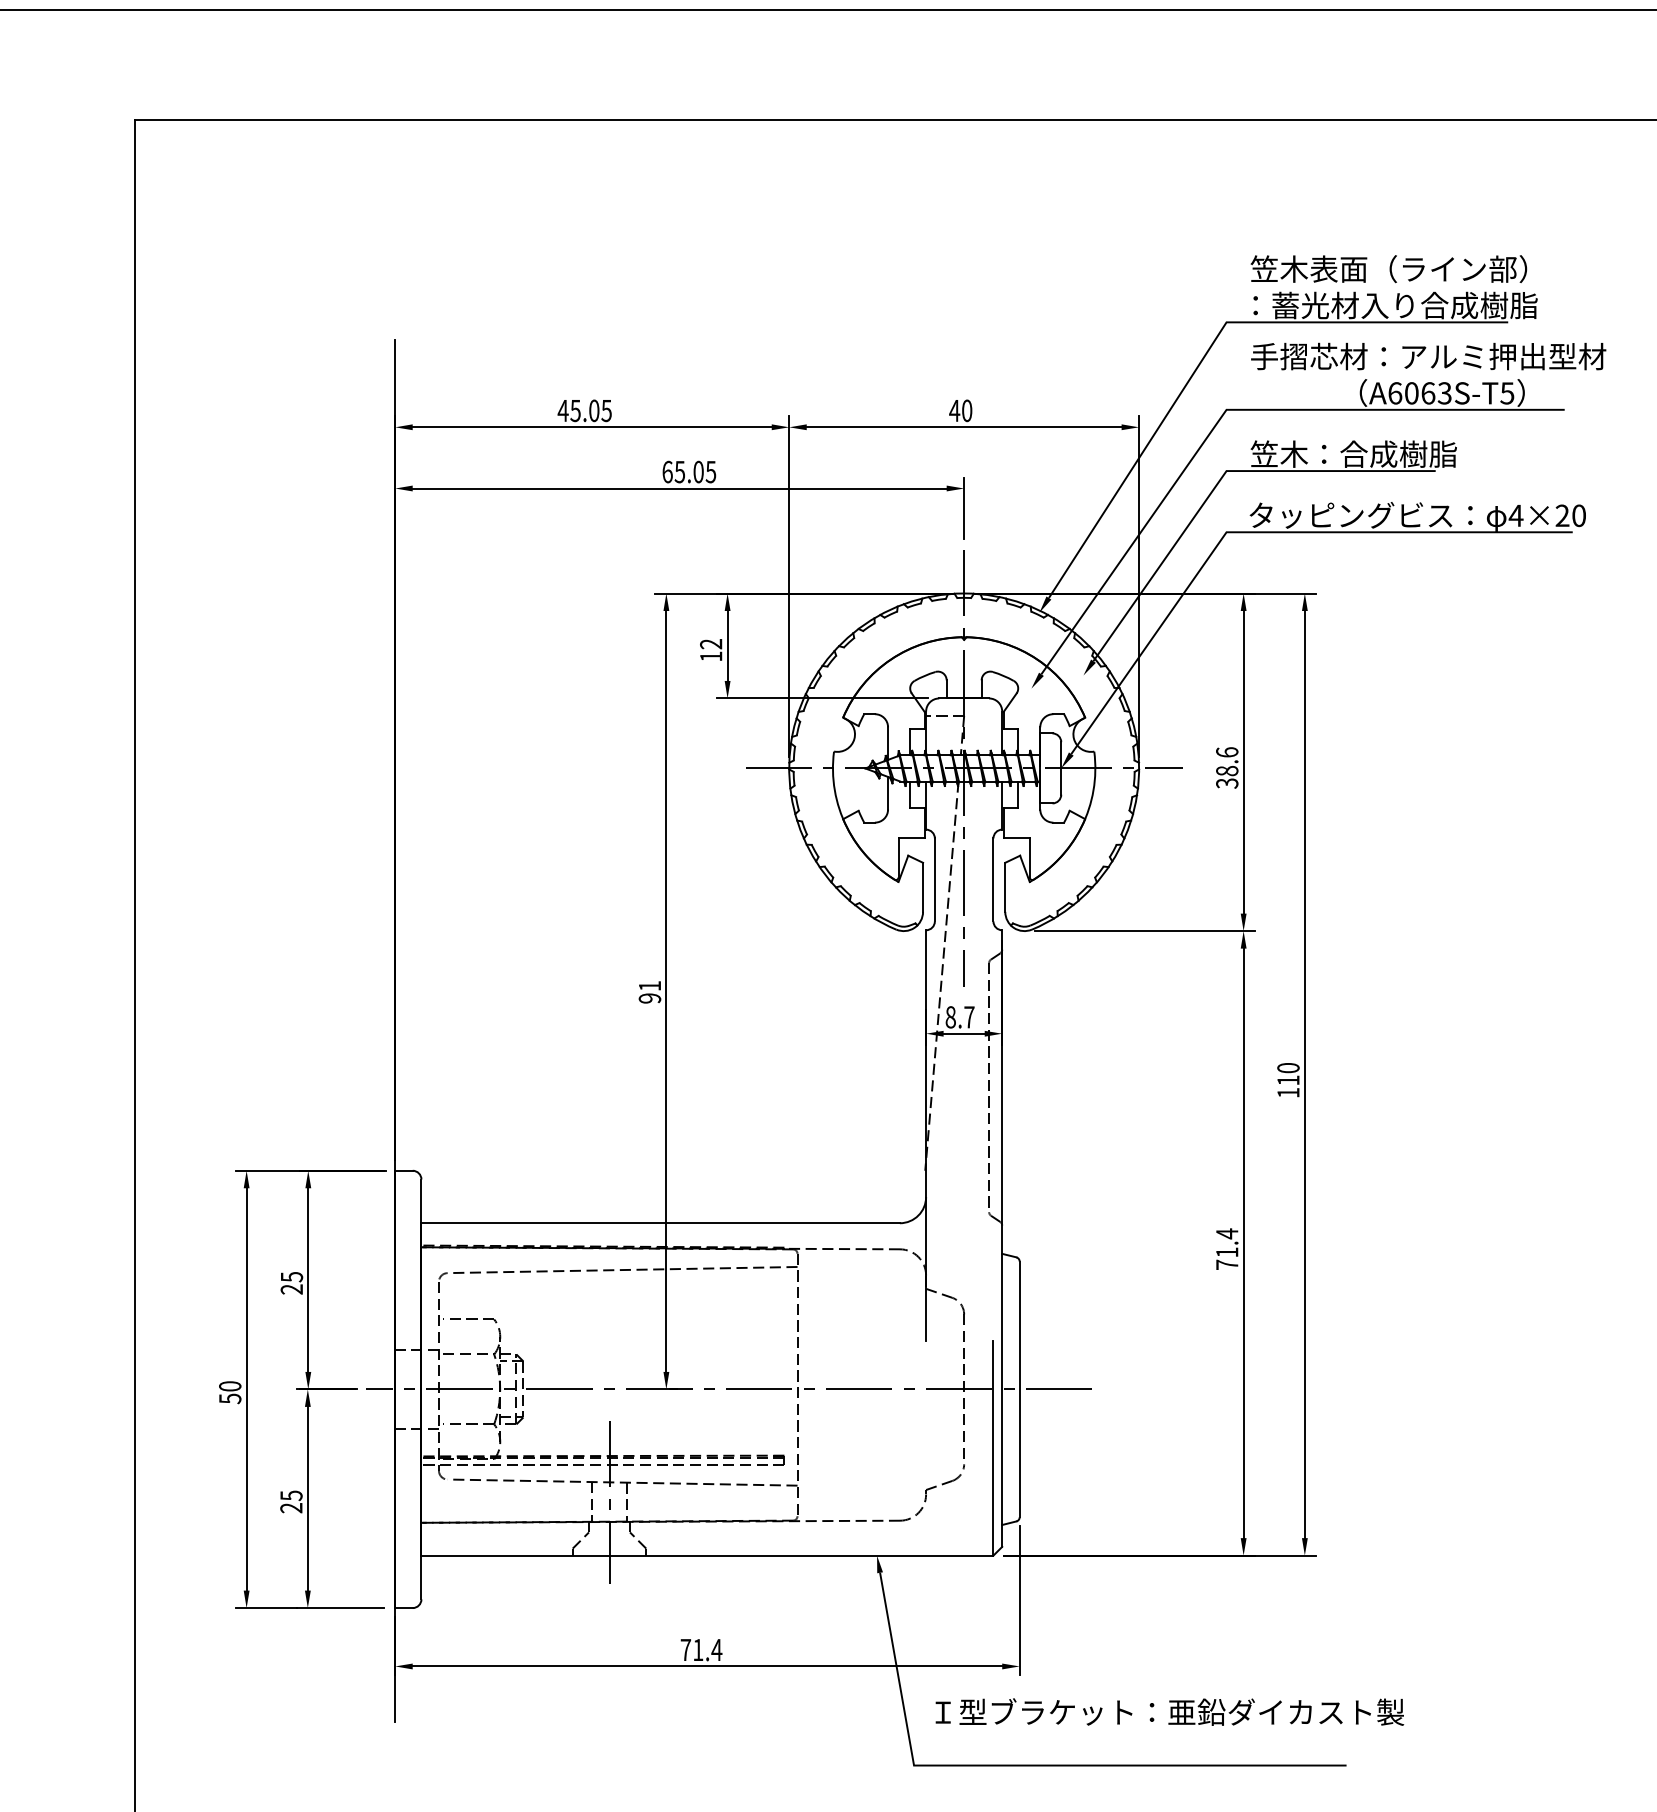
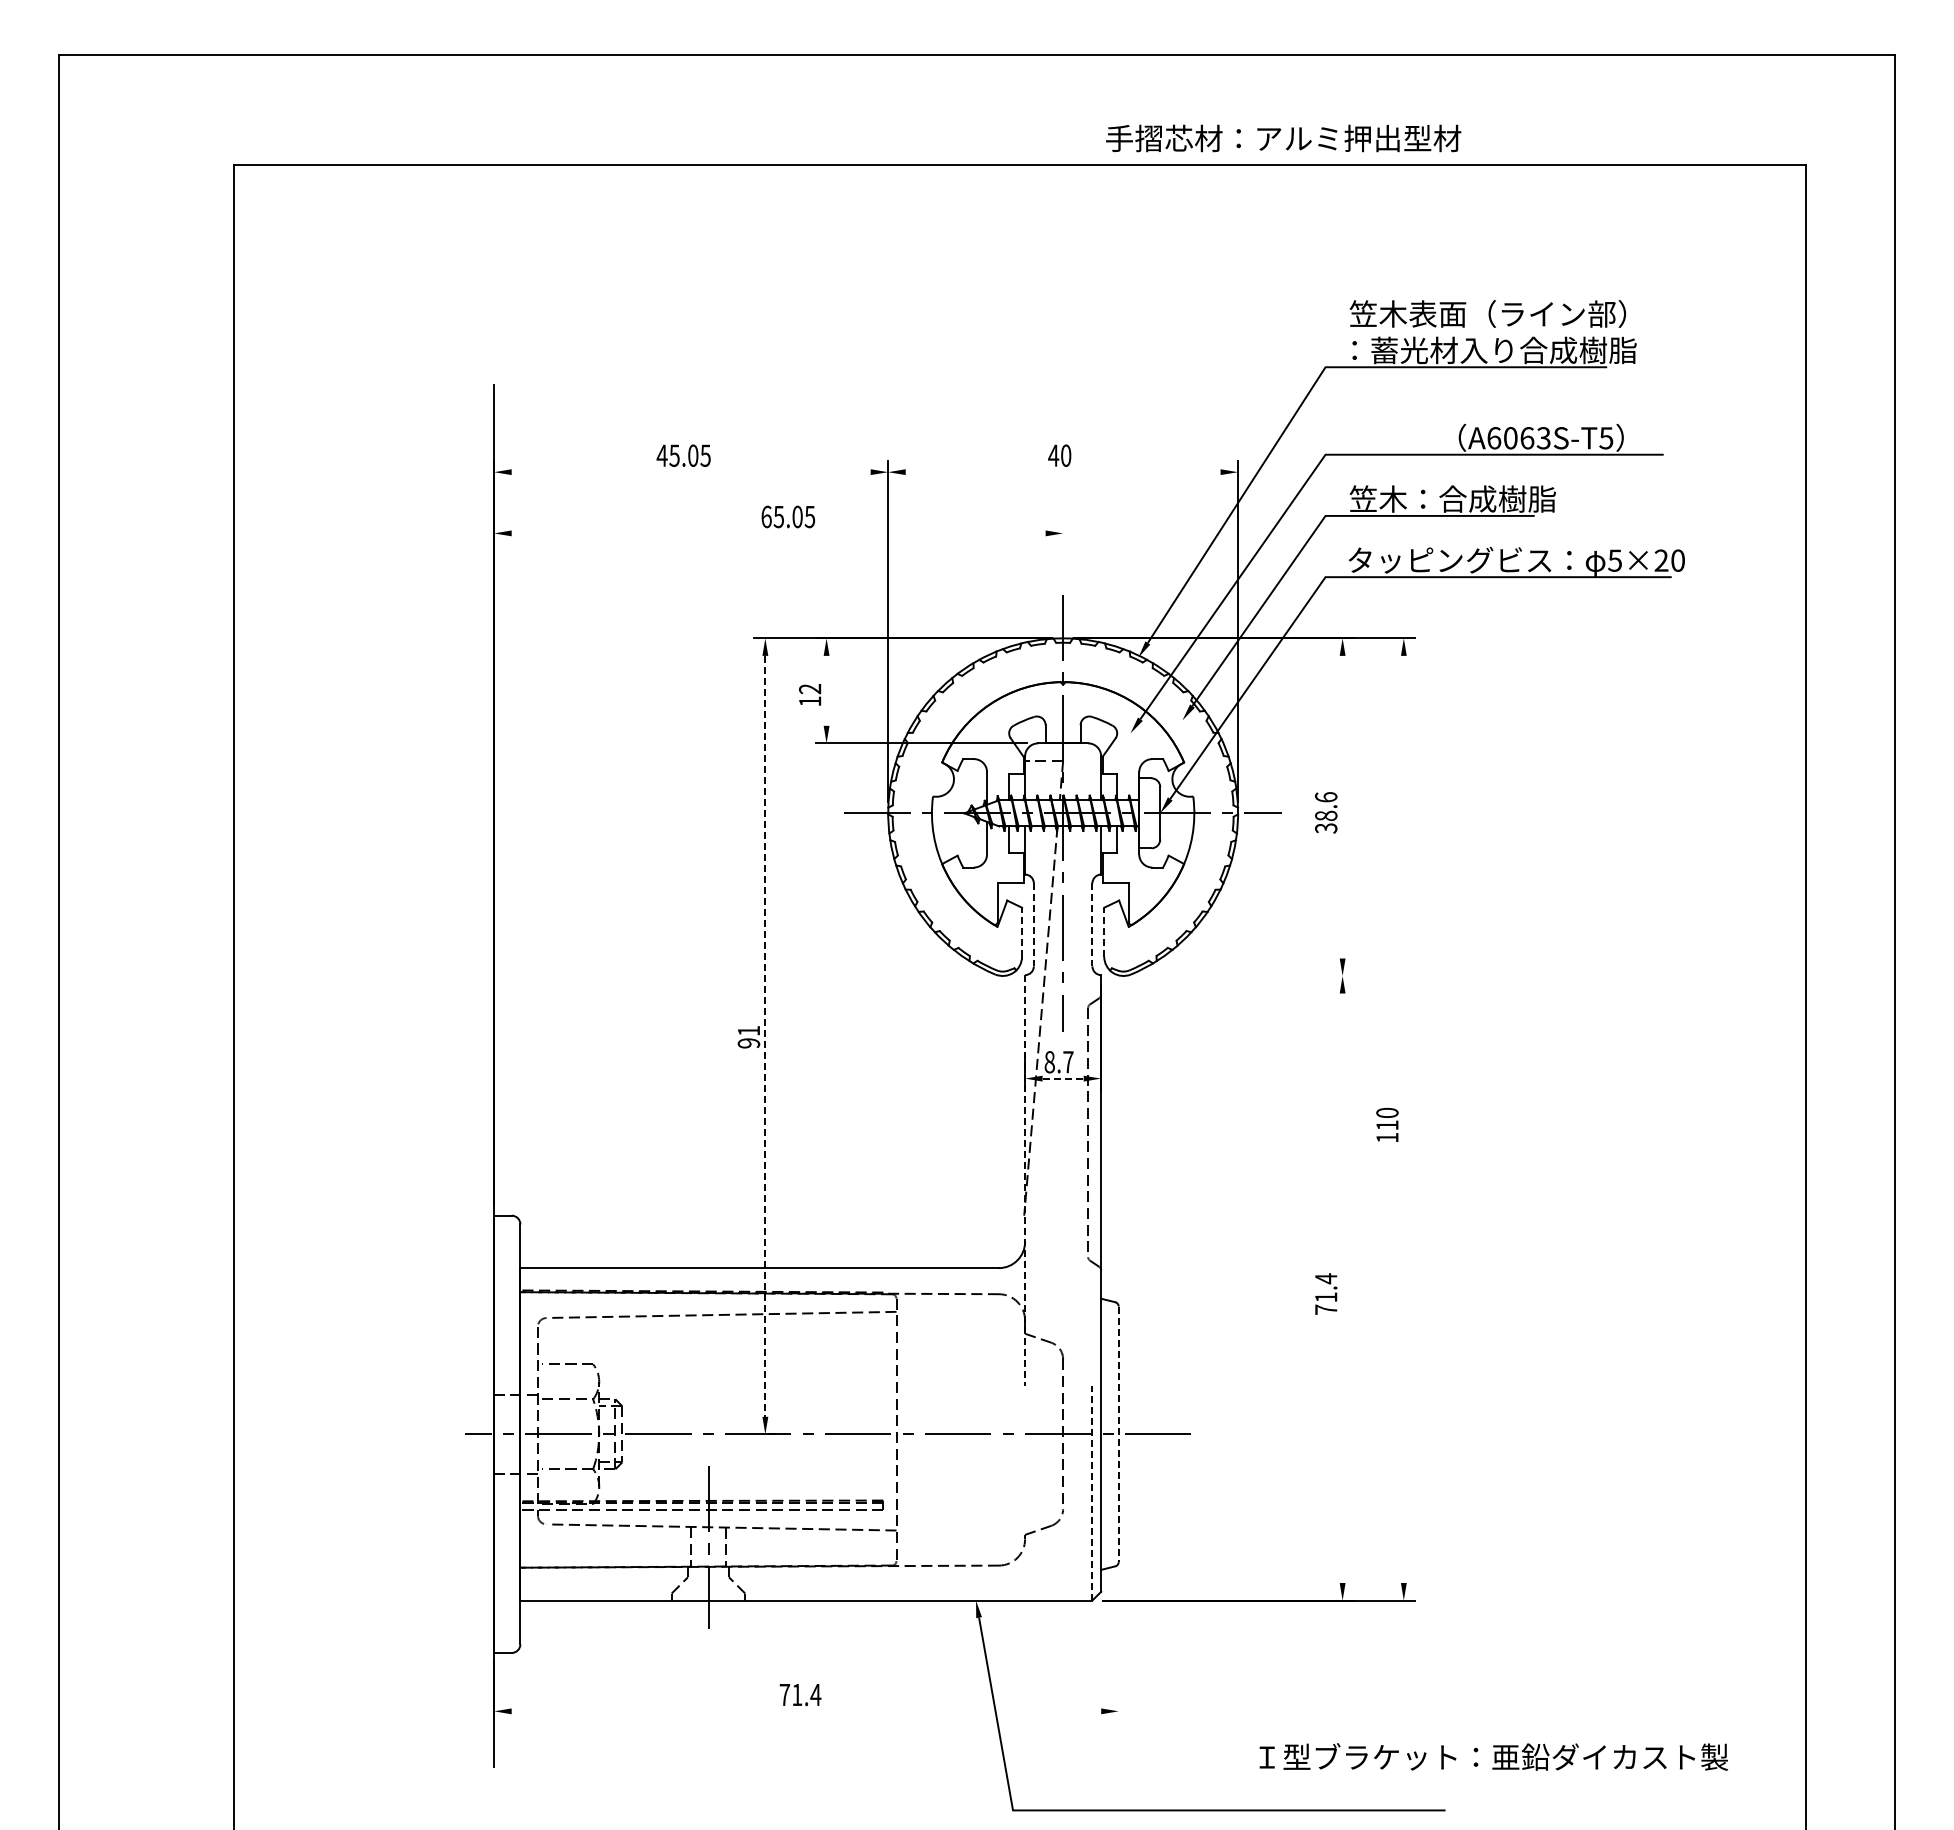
text: (1428, 356) -> (1283, 138), moved
line: (591, 427) -> (690, 472), removed
line: (963, 427) -> (1062, 472), removed
line: (679, 488) -> (778, 533), removed
line: (964, 507) -> (1063, 552), removed
text: (1515, 515) -> (1614, 560), 4×20 -> 5×20
line: (727, 645) -> (826, 690), removed
line: (1243, 761) -> (1342, 806), removed
line: (934, 879) -> (1033, 924), solid -> dashed
line: (993, 879) -> (1092, 924), solid -> dashed
line: (923, 887) -> (1022, 932), solid -> dashed
line: (1005, 887) -> (1104, 932), solid -> dashed
line: (1144, 931) -> (1243, 976), removed
line: (666, 991) -> (765, 1036), solid -> dashed
line: (964, 1033) -> (1063, 1078), solid -> dashed
line: (1304, 1074) -> (1403, 1119), removed
line: (926, 1135) -> (1025, 1180), solid -> dashed
line: (1243, 1243) -> (1342, 1288), removed
part: (302, 1389) -> (401, 1434), removed
line: (1019, 1389) -> (1118, 1434), solid -> dashed
line: (993, 1447) -> (1092, 1492), solid -> dashed
line: (1019, 1600) -> (1118, 1645), removed
line: (707, 1666) -> (806, 1711), removed
text: (1169, 1711) -> (1493, 1756), moved

